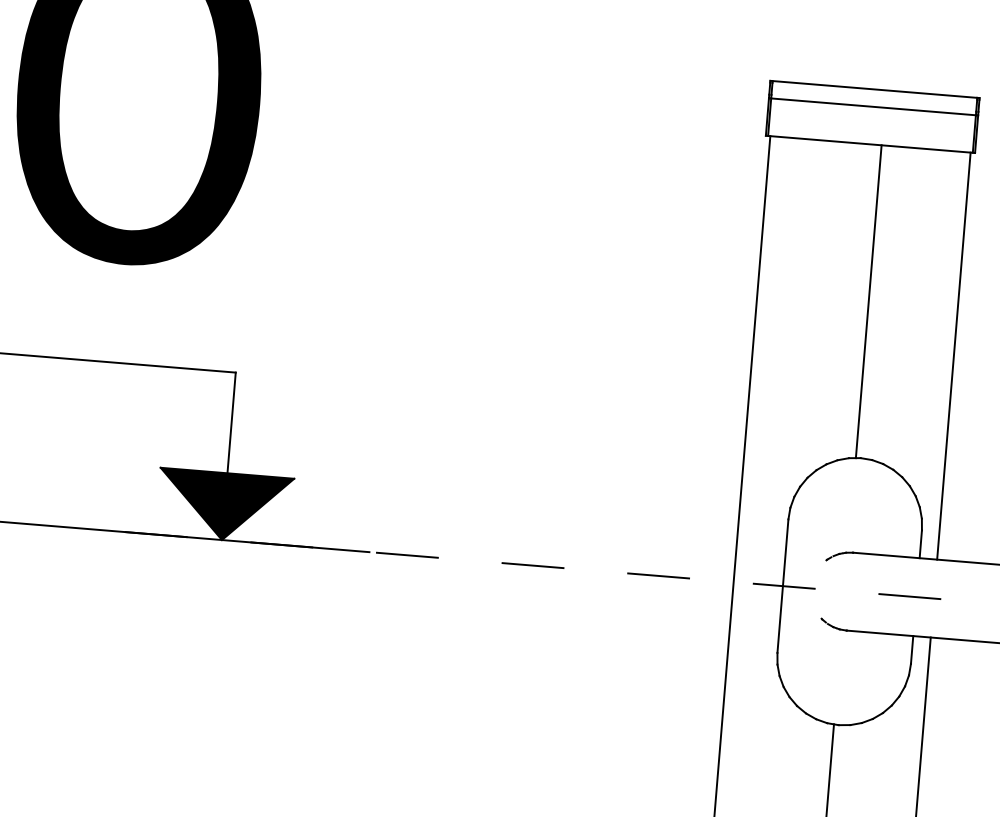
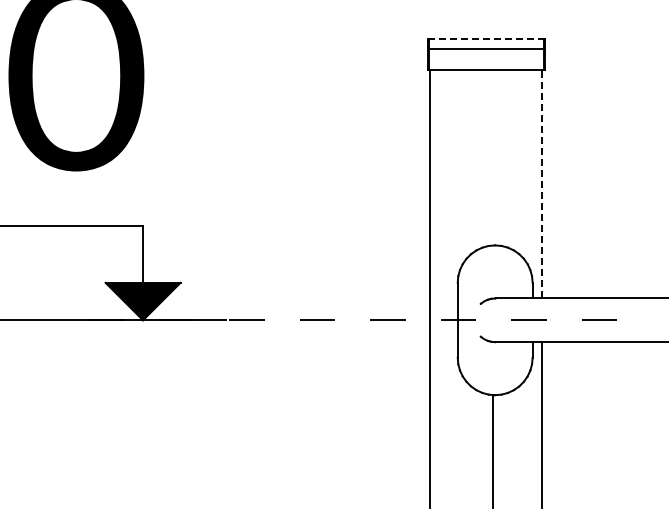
line: (875, 89) -> (486, 39), solid -> dashed
line: (868, 301) -> (492, 157), removed
line: (954, 354) -> (542, 183), solid -> dashed

